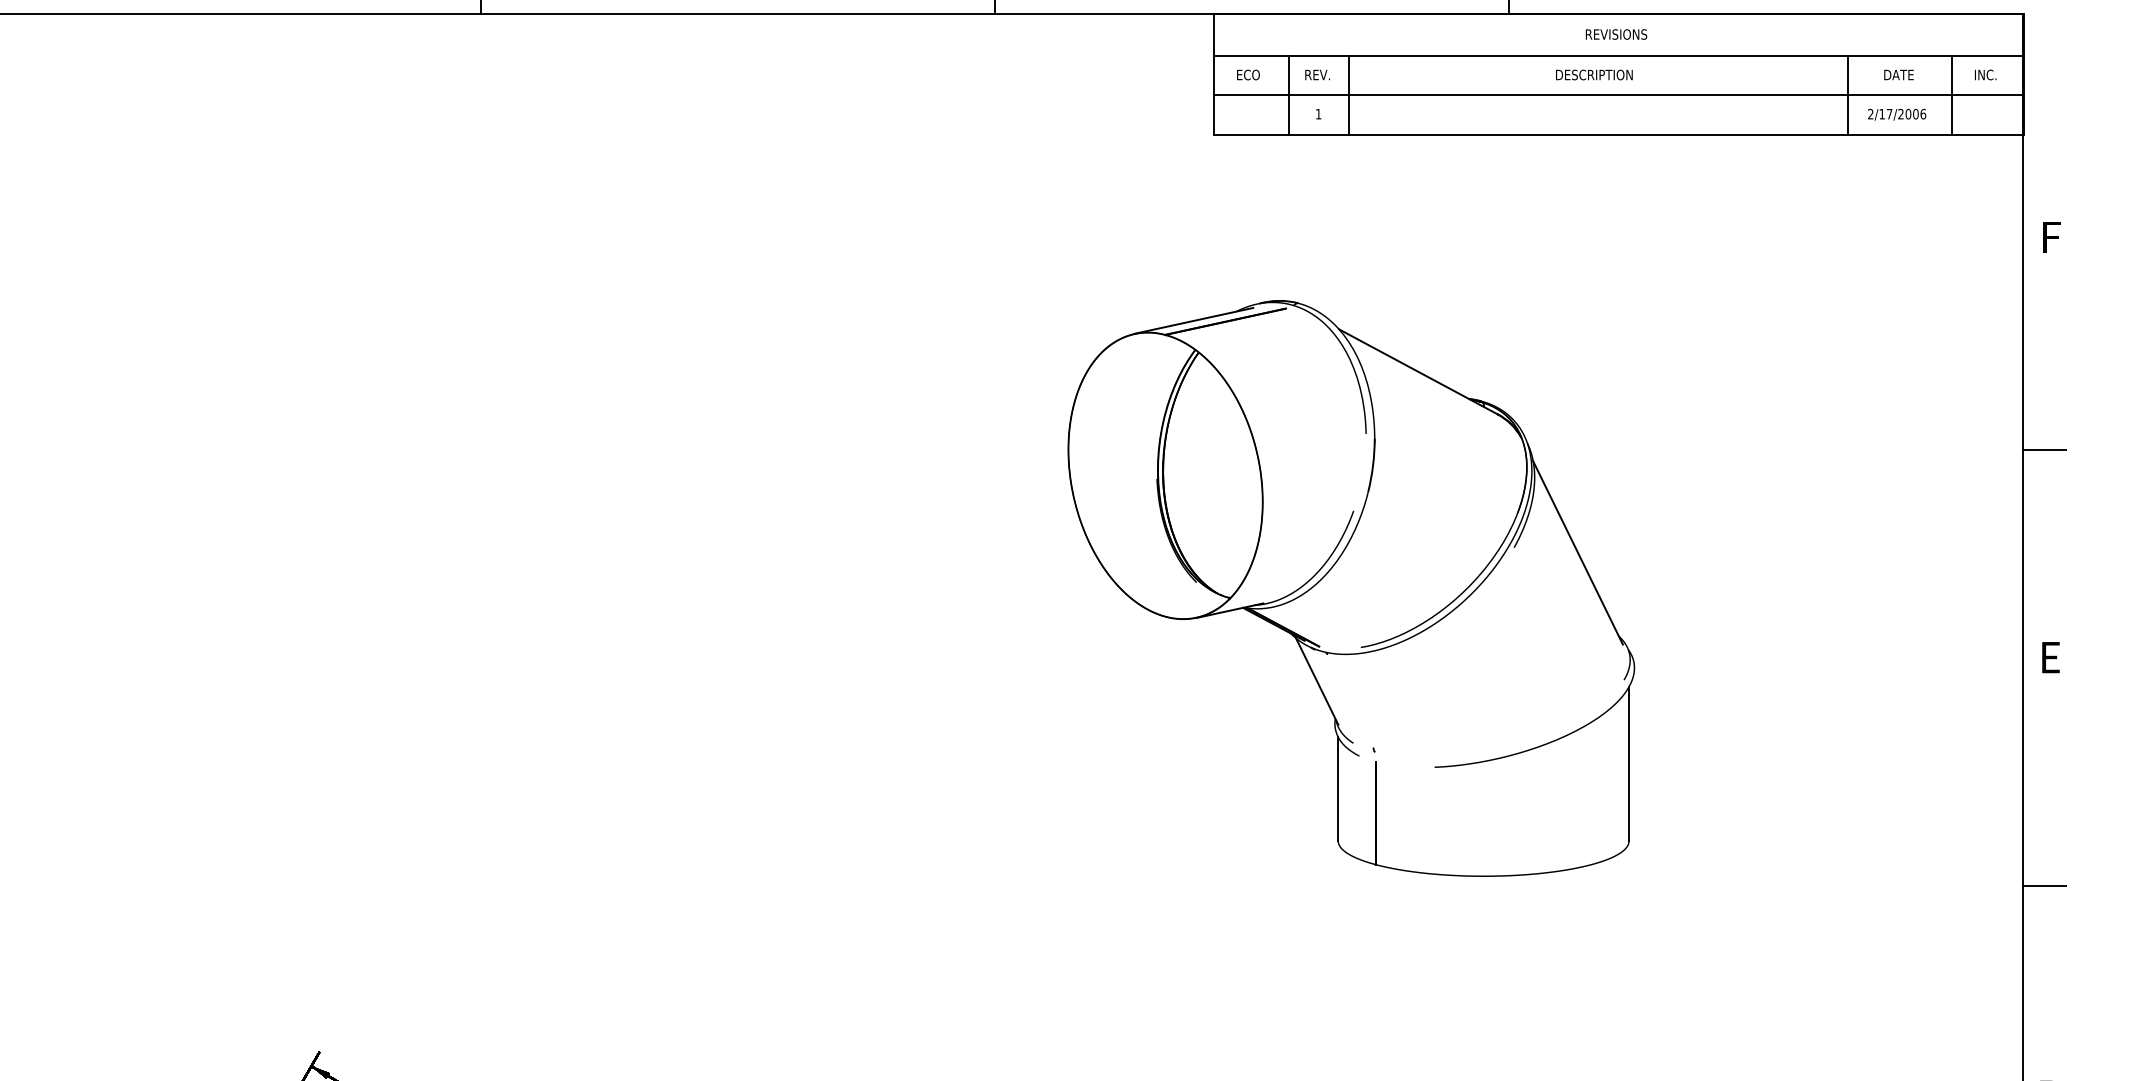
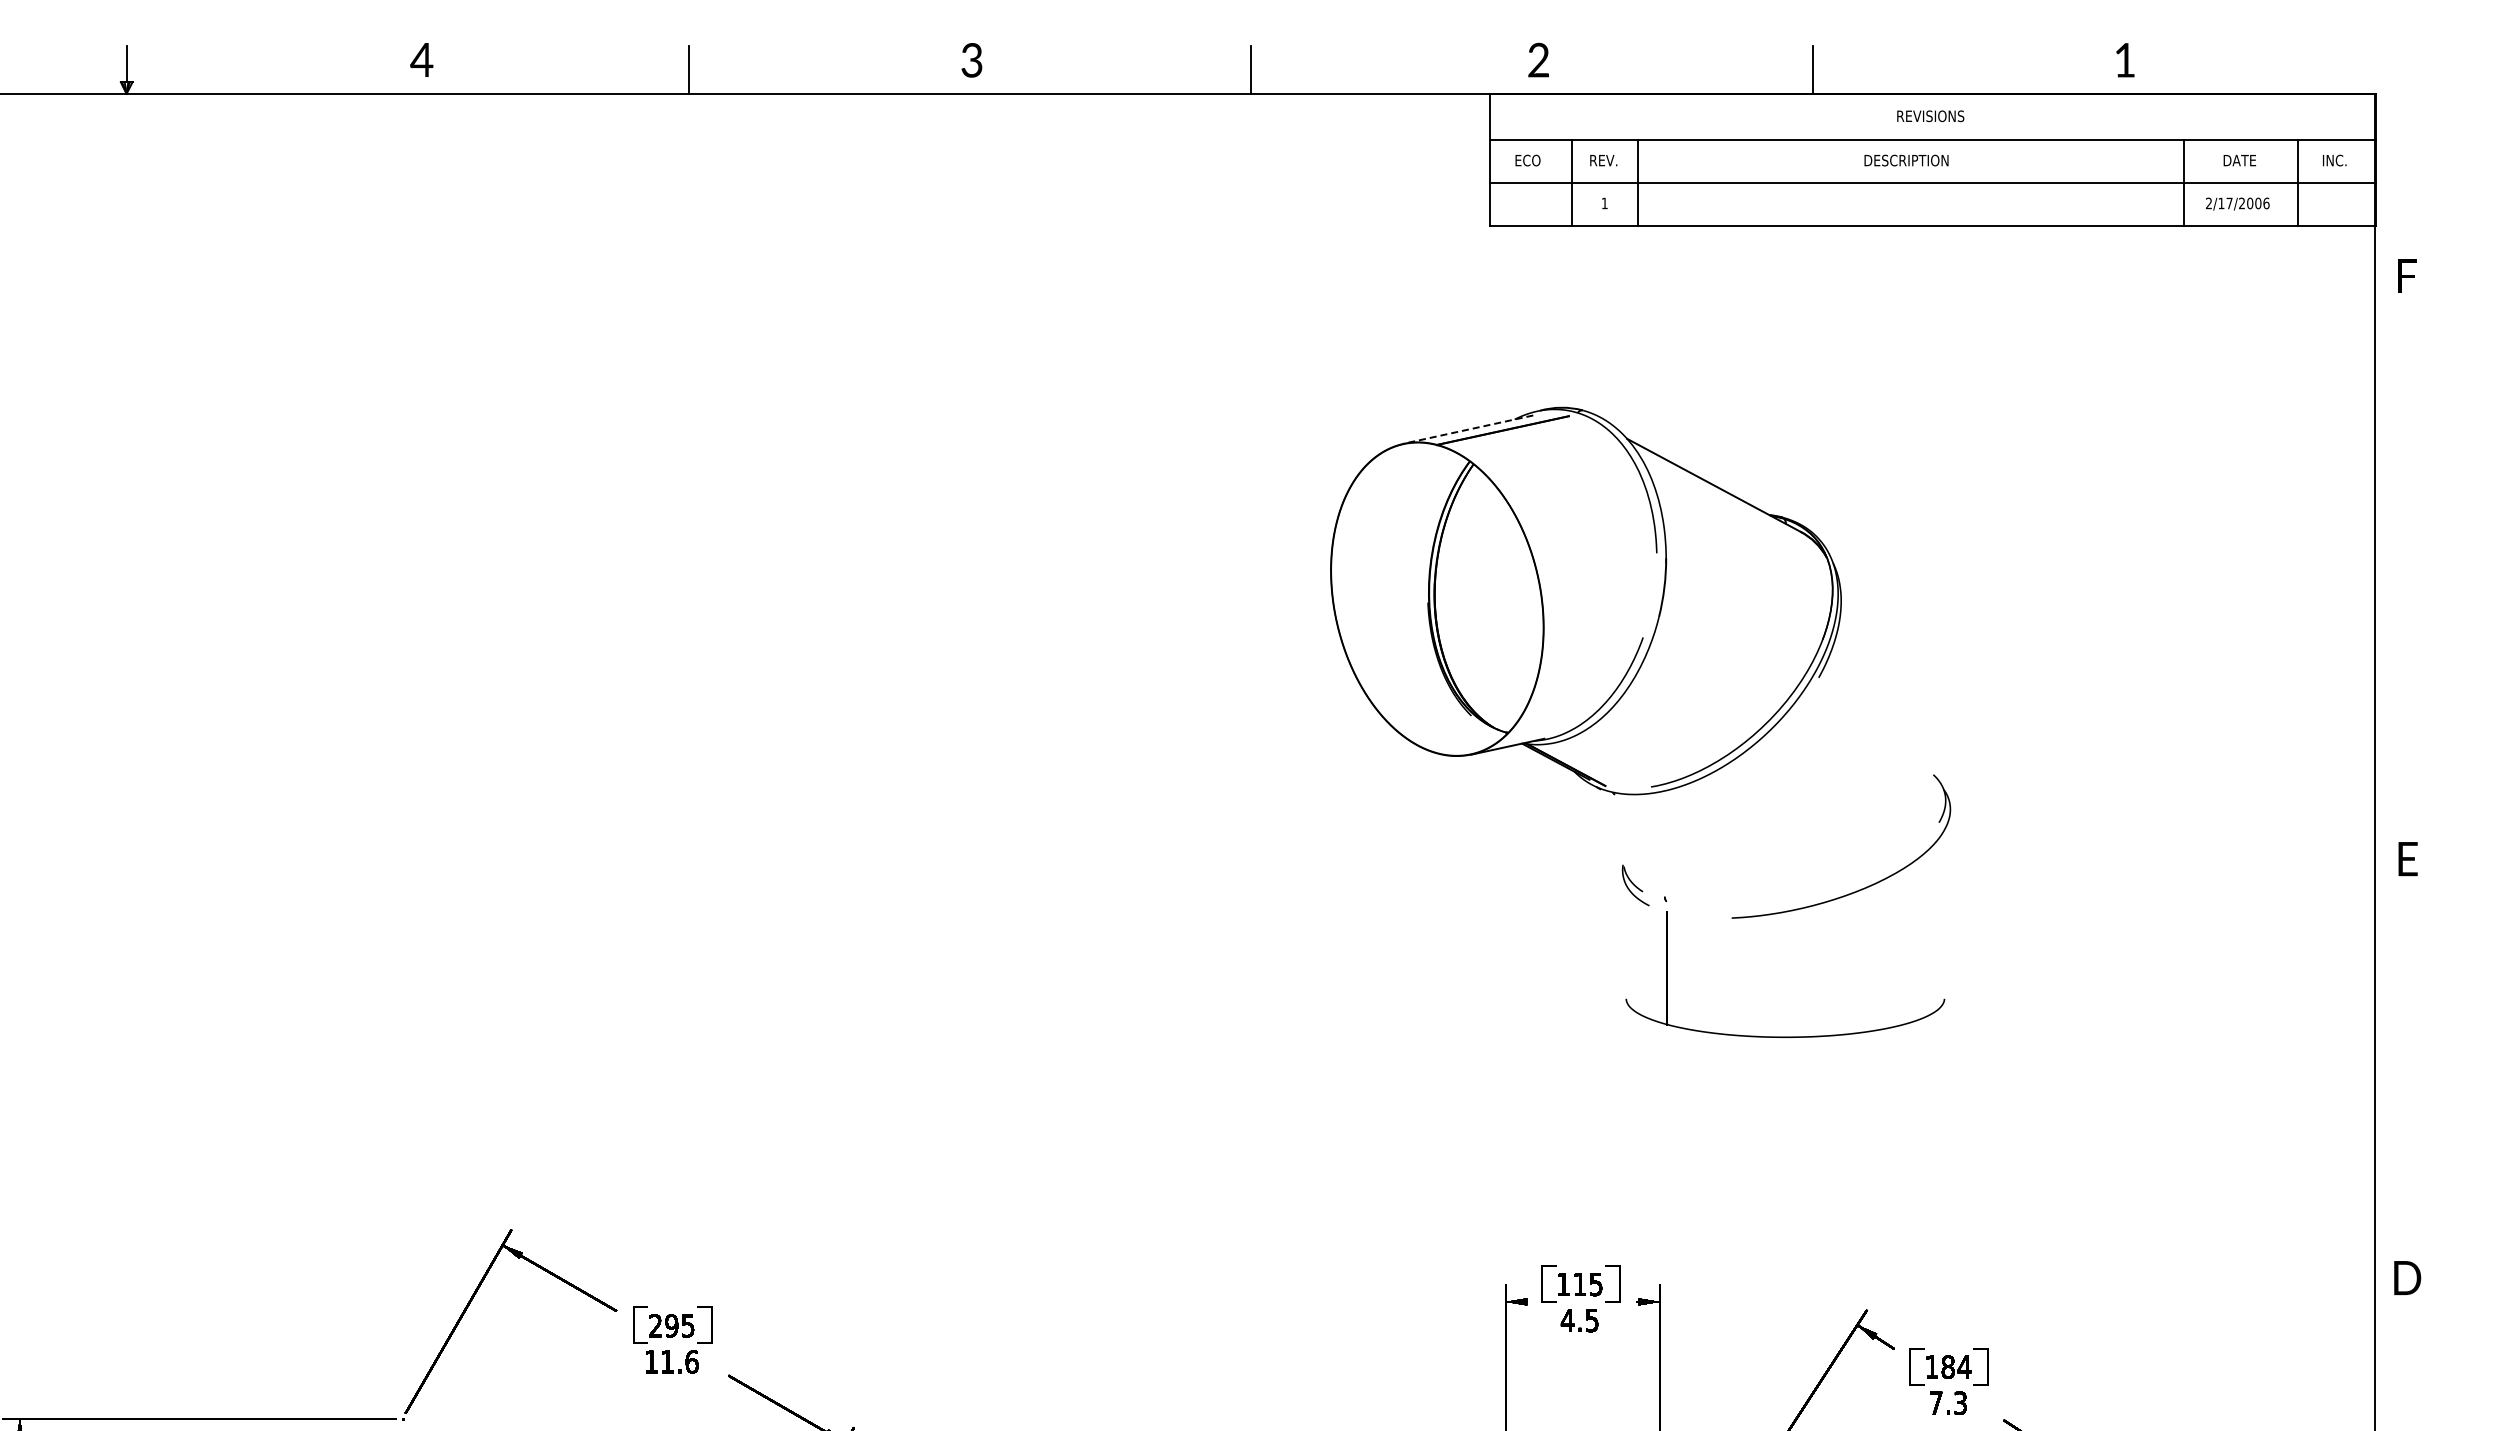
text: (2052, 236) -> (2407, 275), moved
line: (1193, 320) -> (1467, 429), solid -> dashed
line: (2044, 449) -> (2399, 570), removed
line: (1577, 552) -> (1888, 683), removed
text: (2050, 658) -> (2407, 859), moved
line: (1317, 680) -> (1603, 823), removed
line: (1629, 763) -> (1944, 913), removed
line: (1338, 788) -> (1626, 941), removed
line: (2044, 885) -> (2399, 1047), removed

